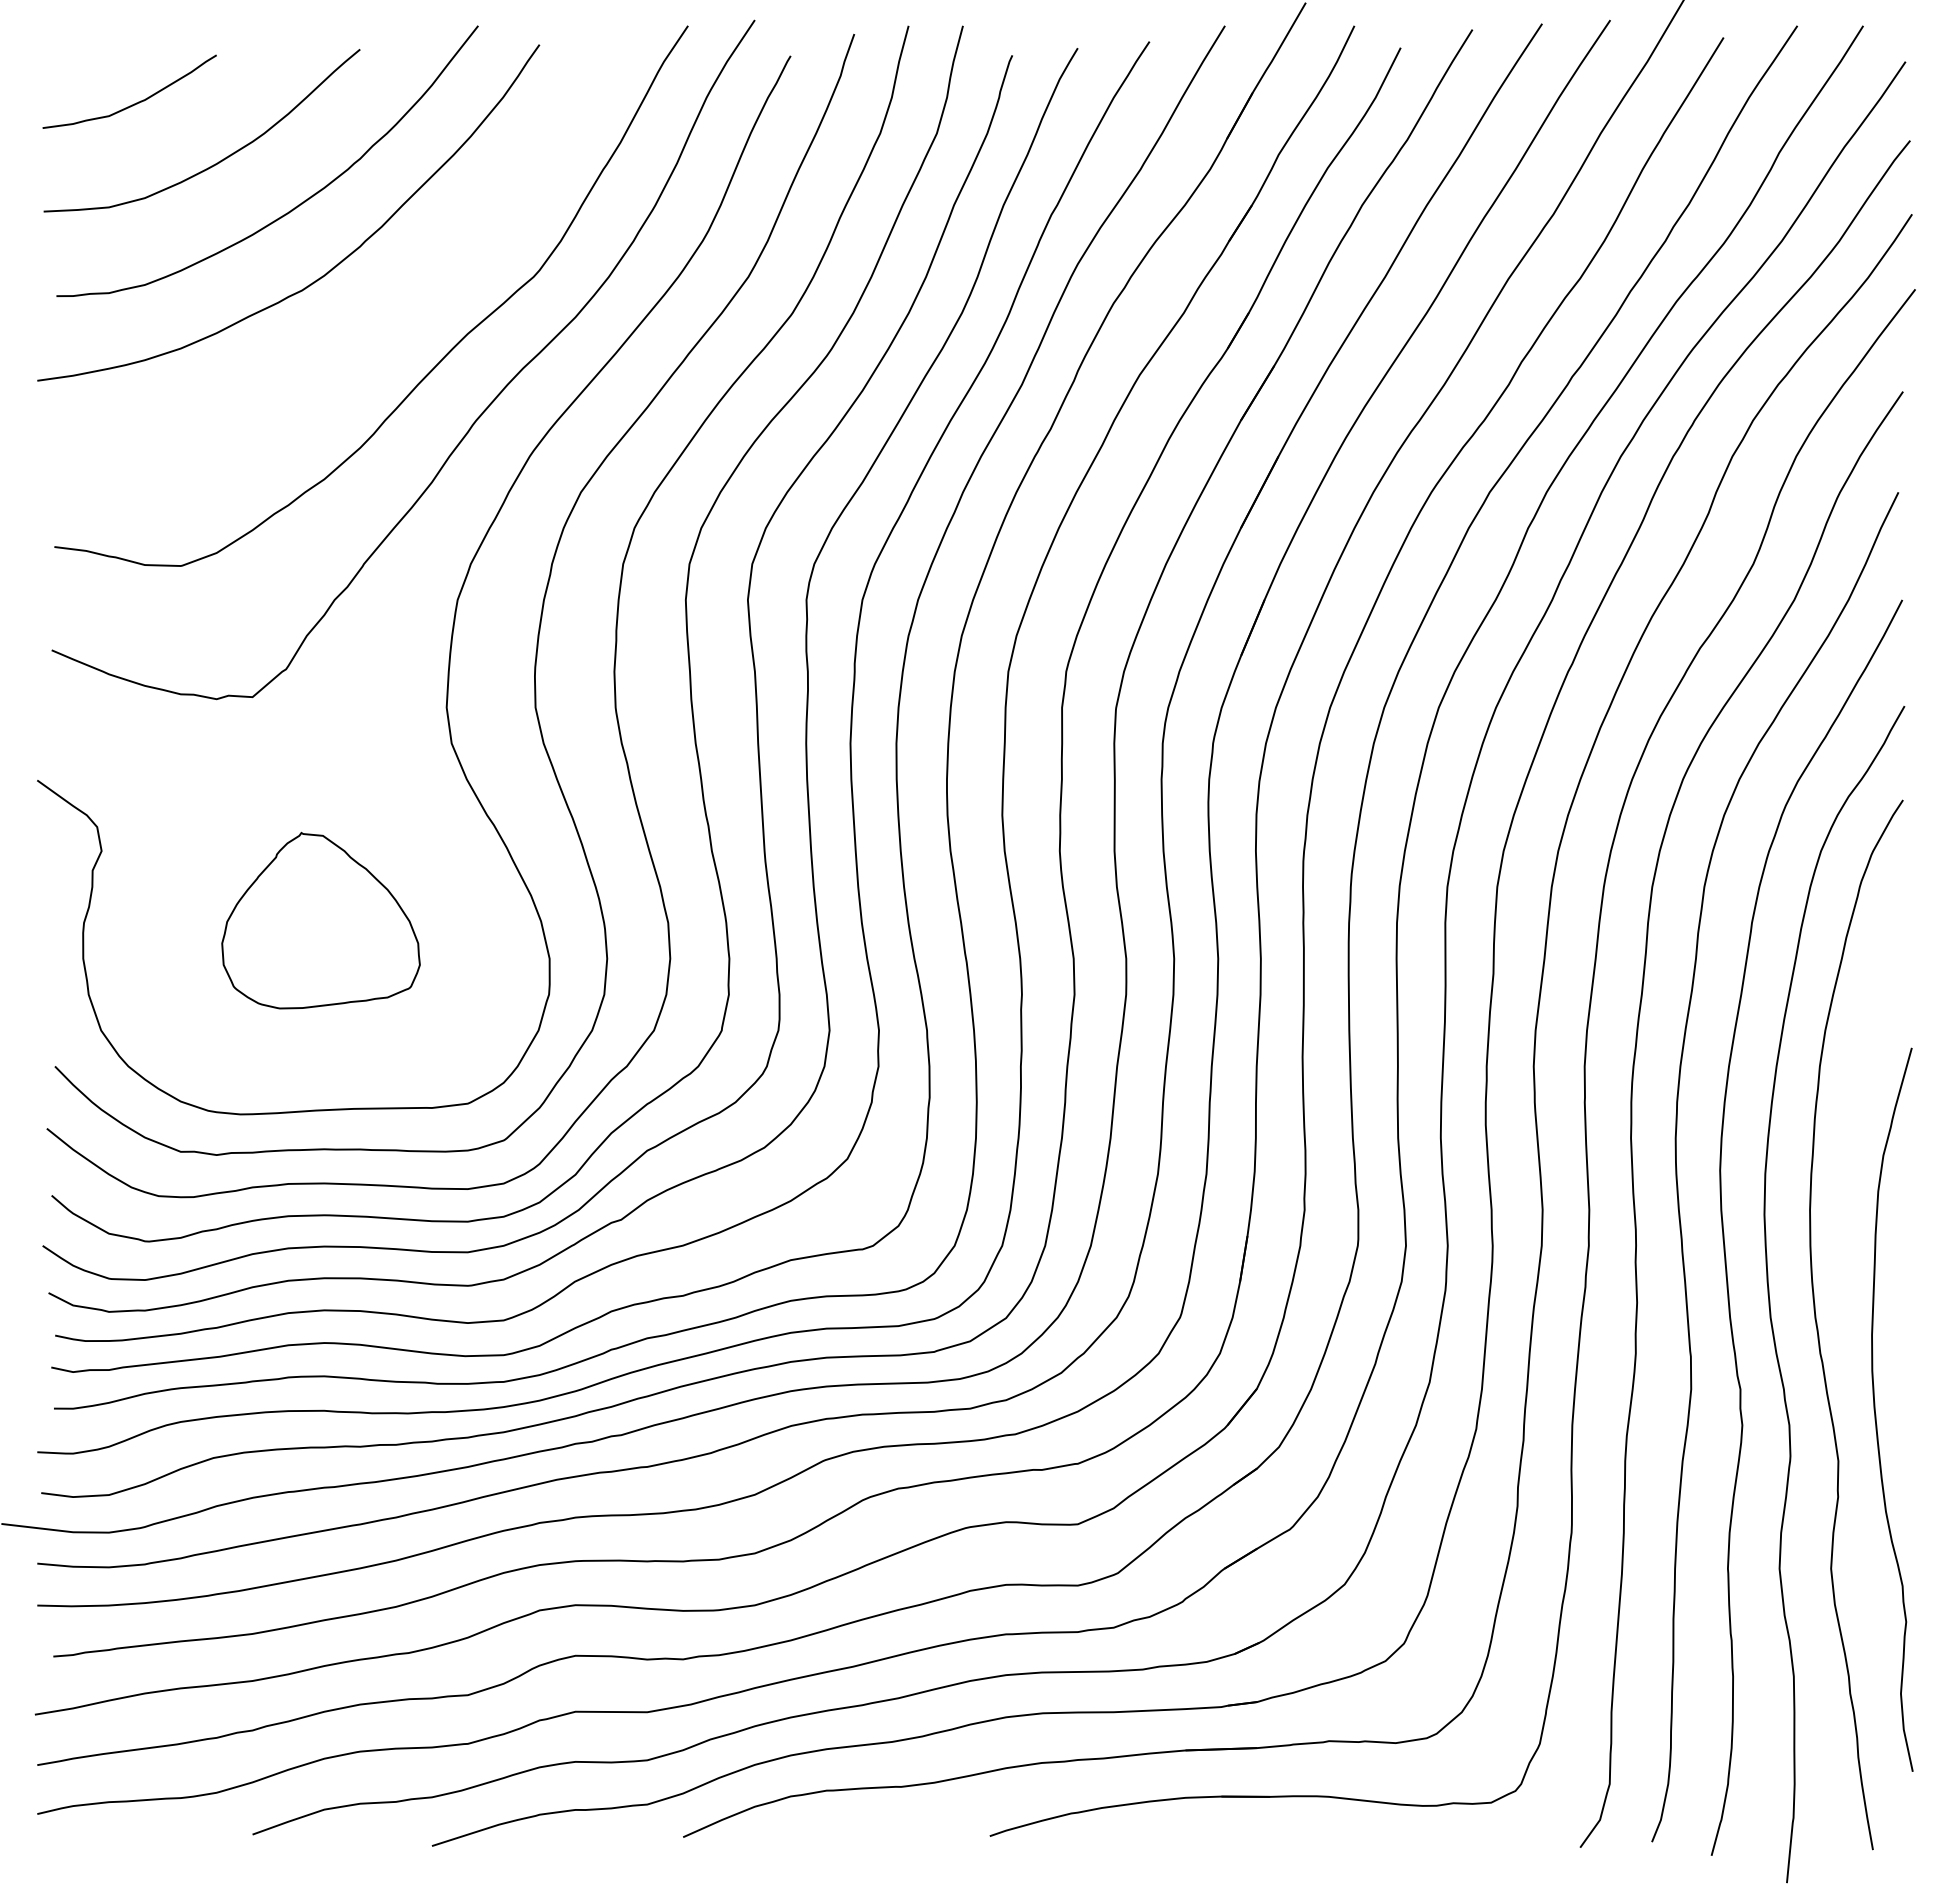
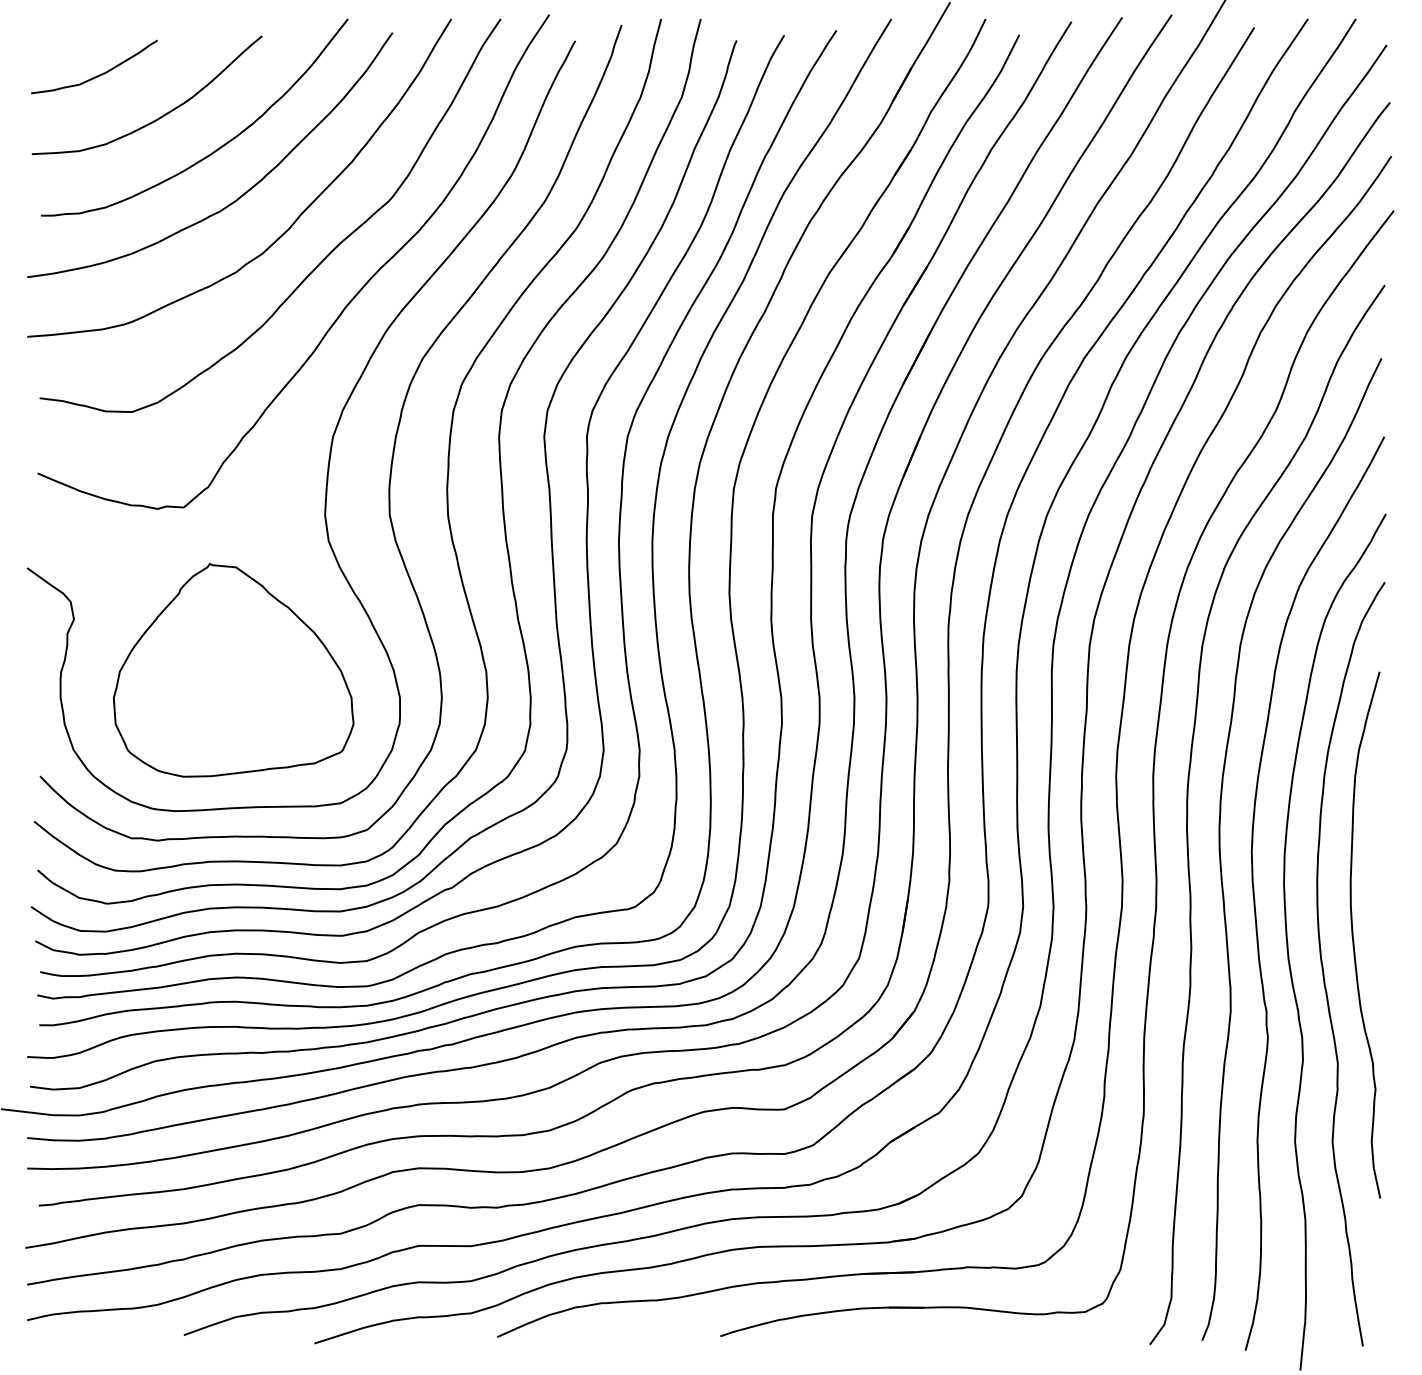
curve: (400, 308) -> (291, 224), added
part: (320, 920) -> (233, 670), size x1.67
curve: (1876, 1414) -> (1353, 938), moved

